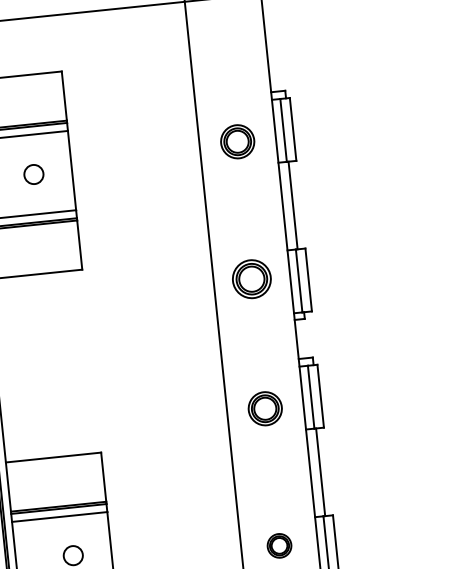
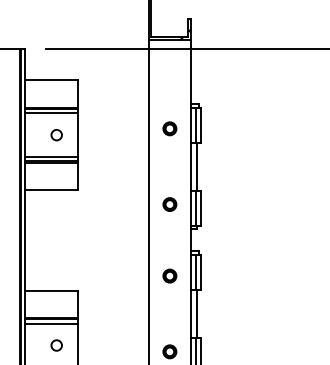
part: (236, 141) -> (169, 128), size x0.71
part: (251, 279) -> (169, 204), size x0.62
part: (264, 407) -> (169, 275), size x0.71

